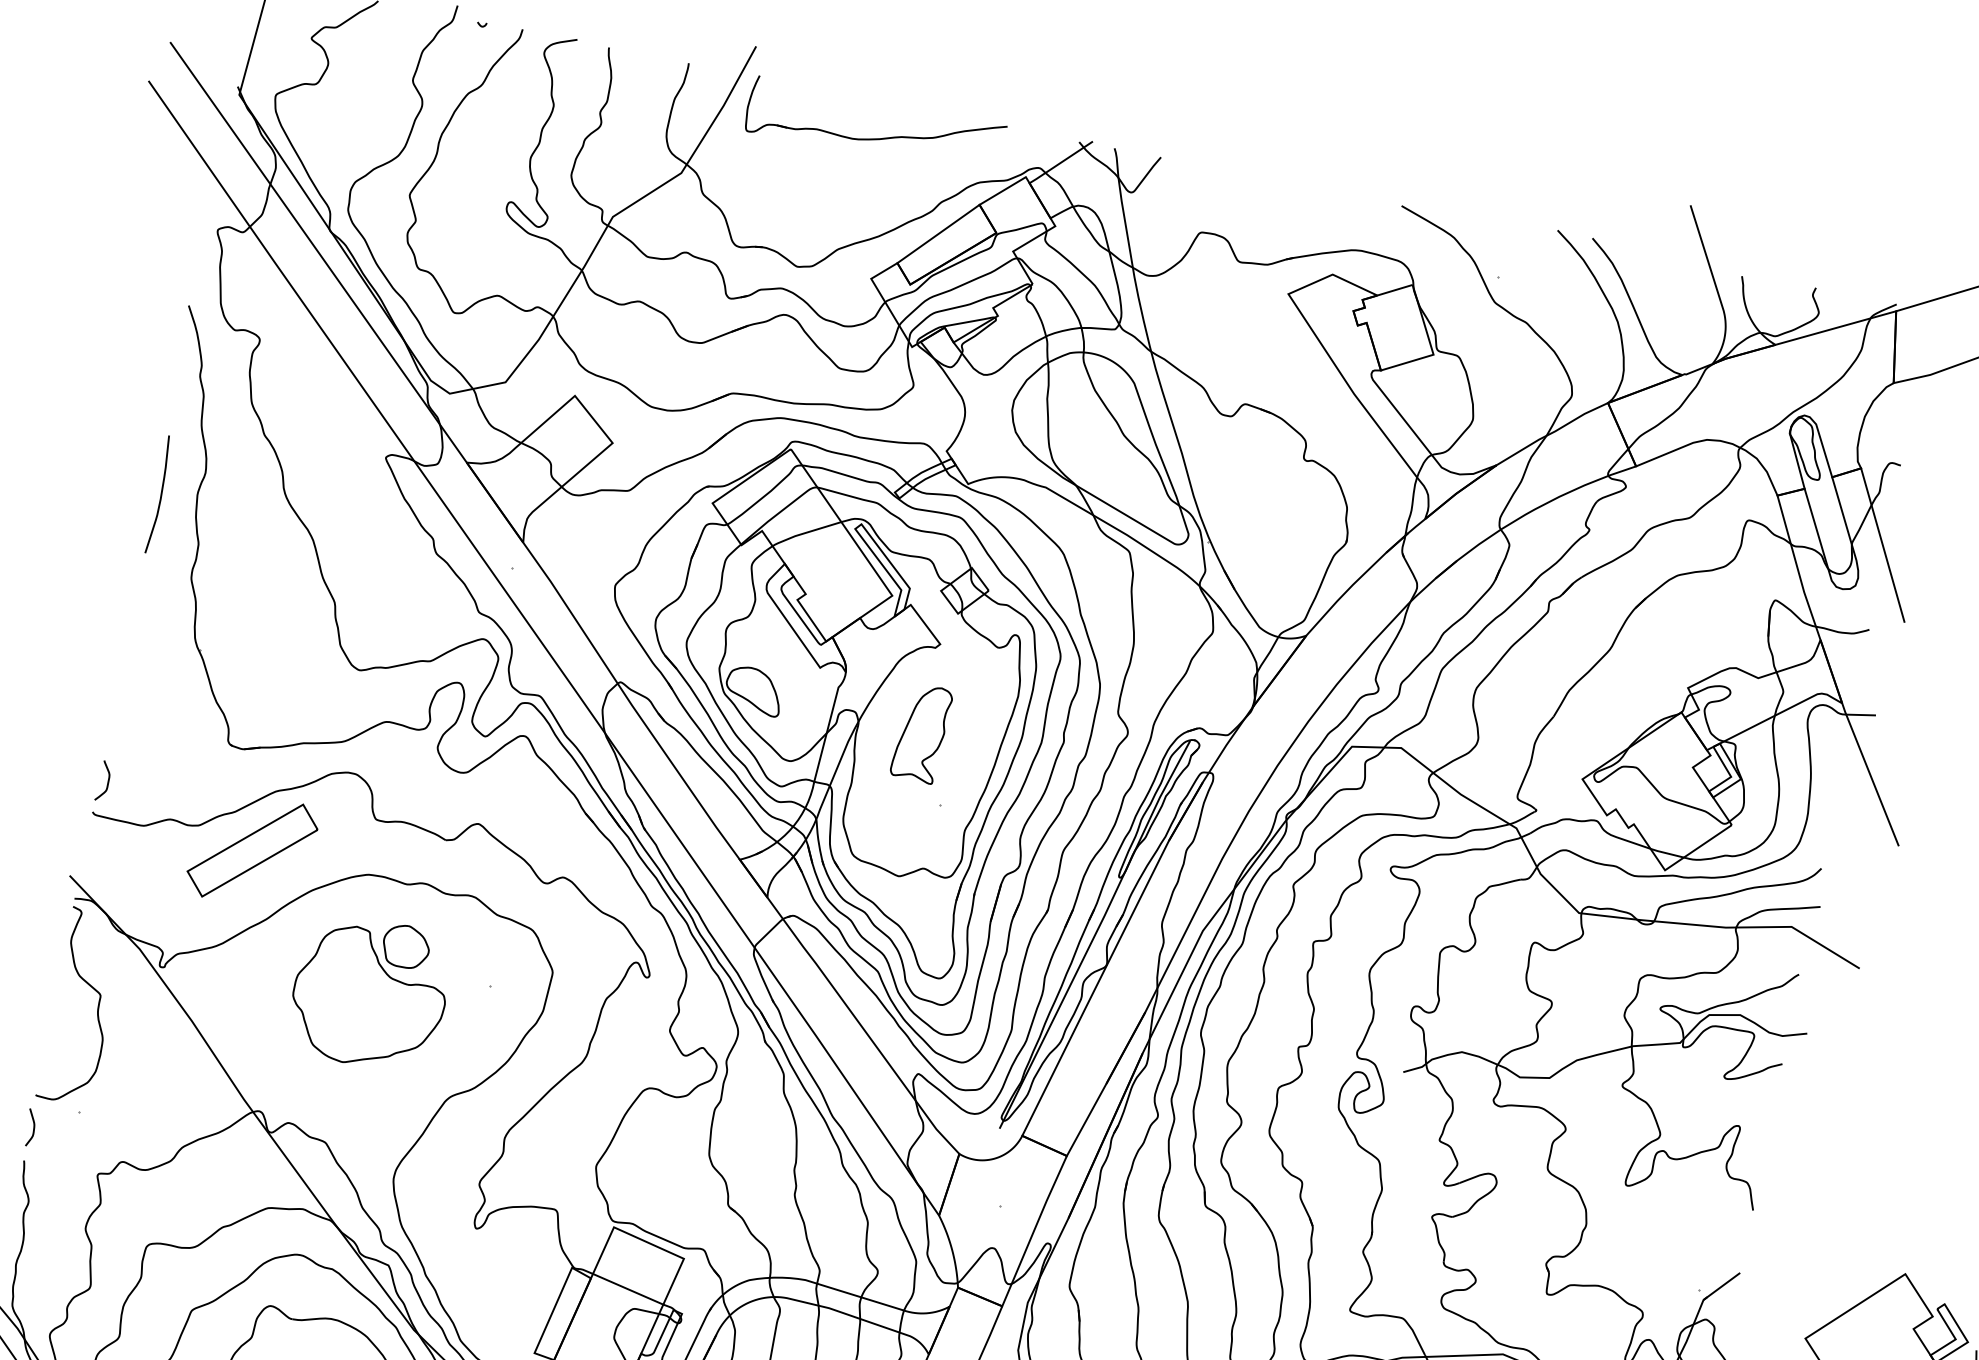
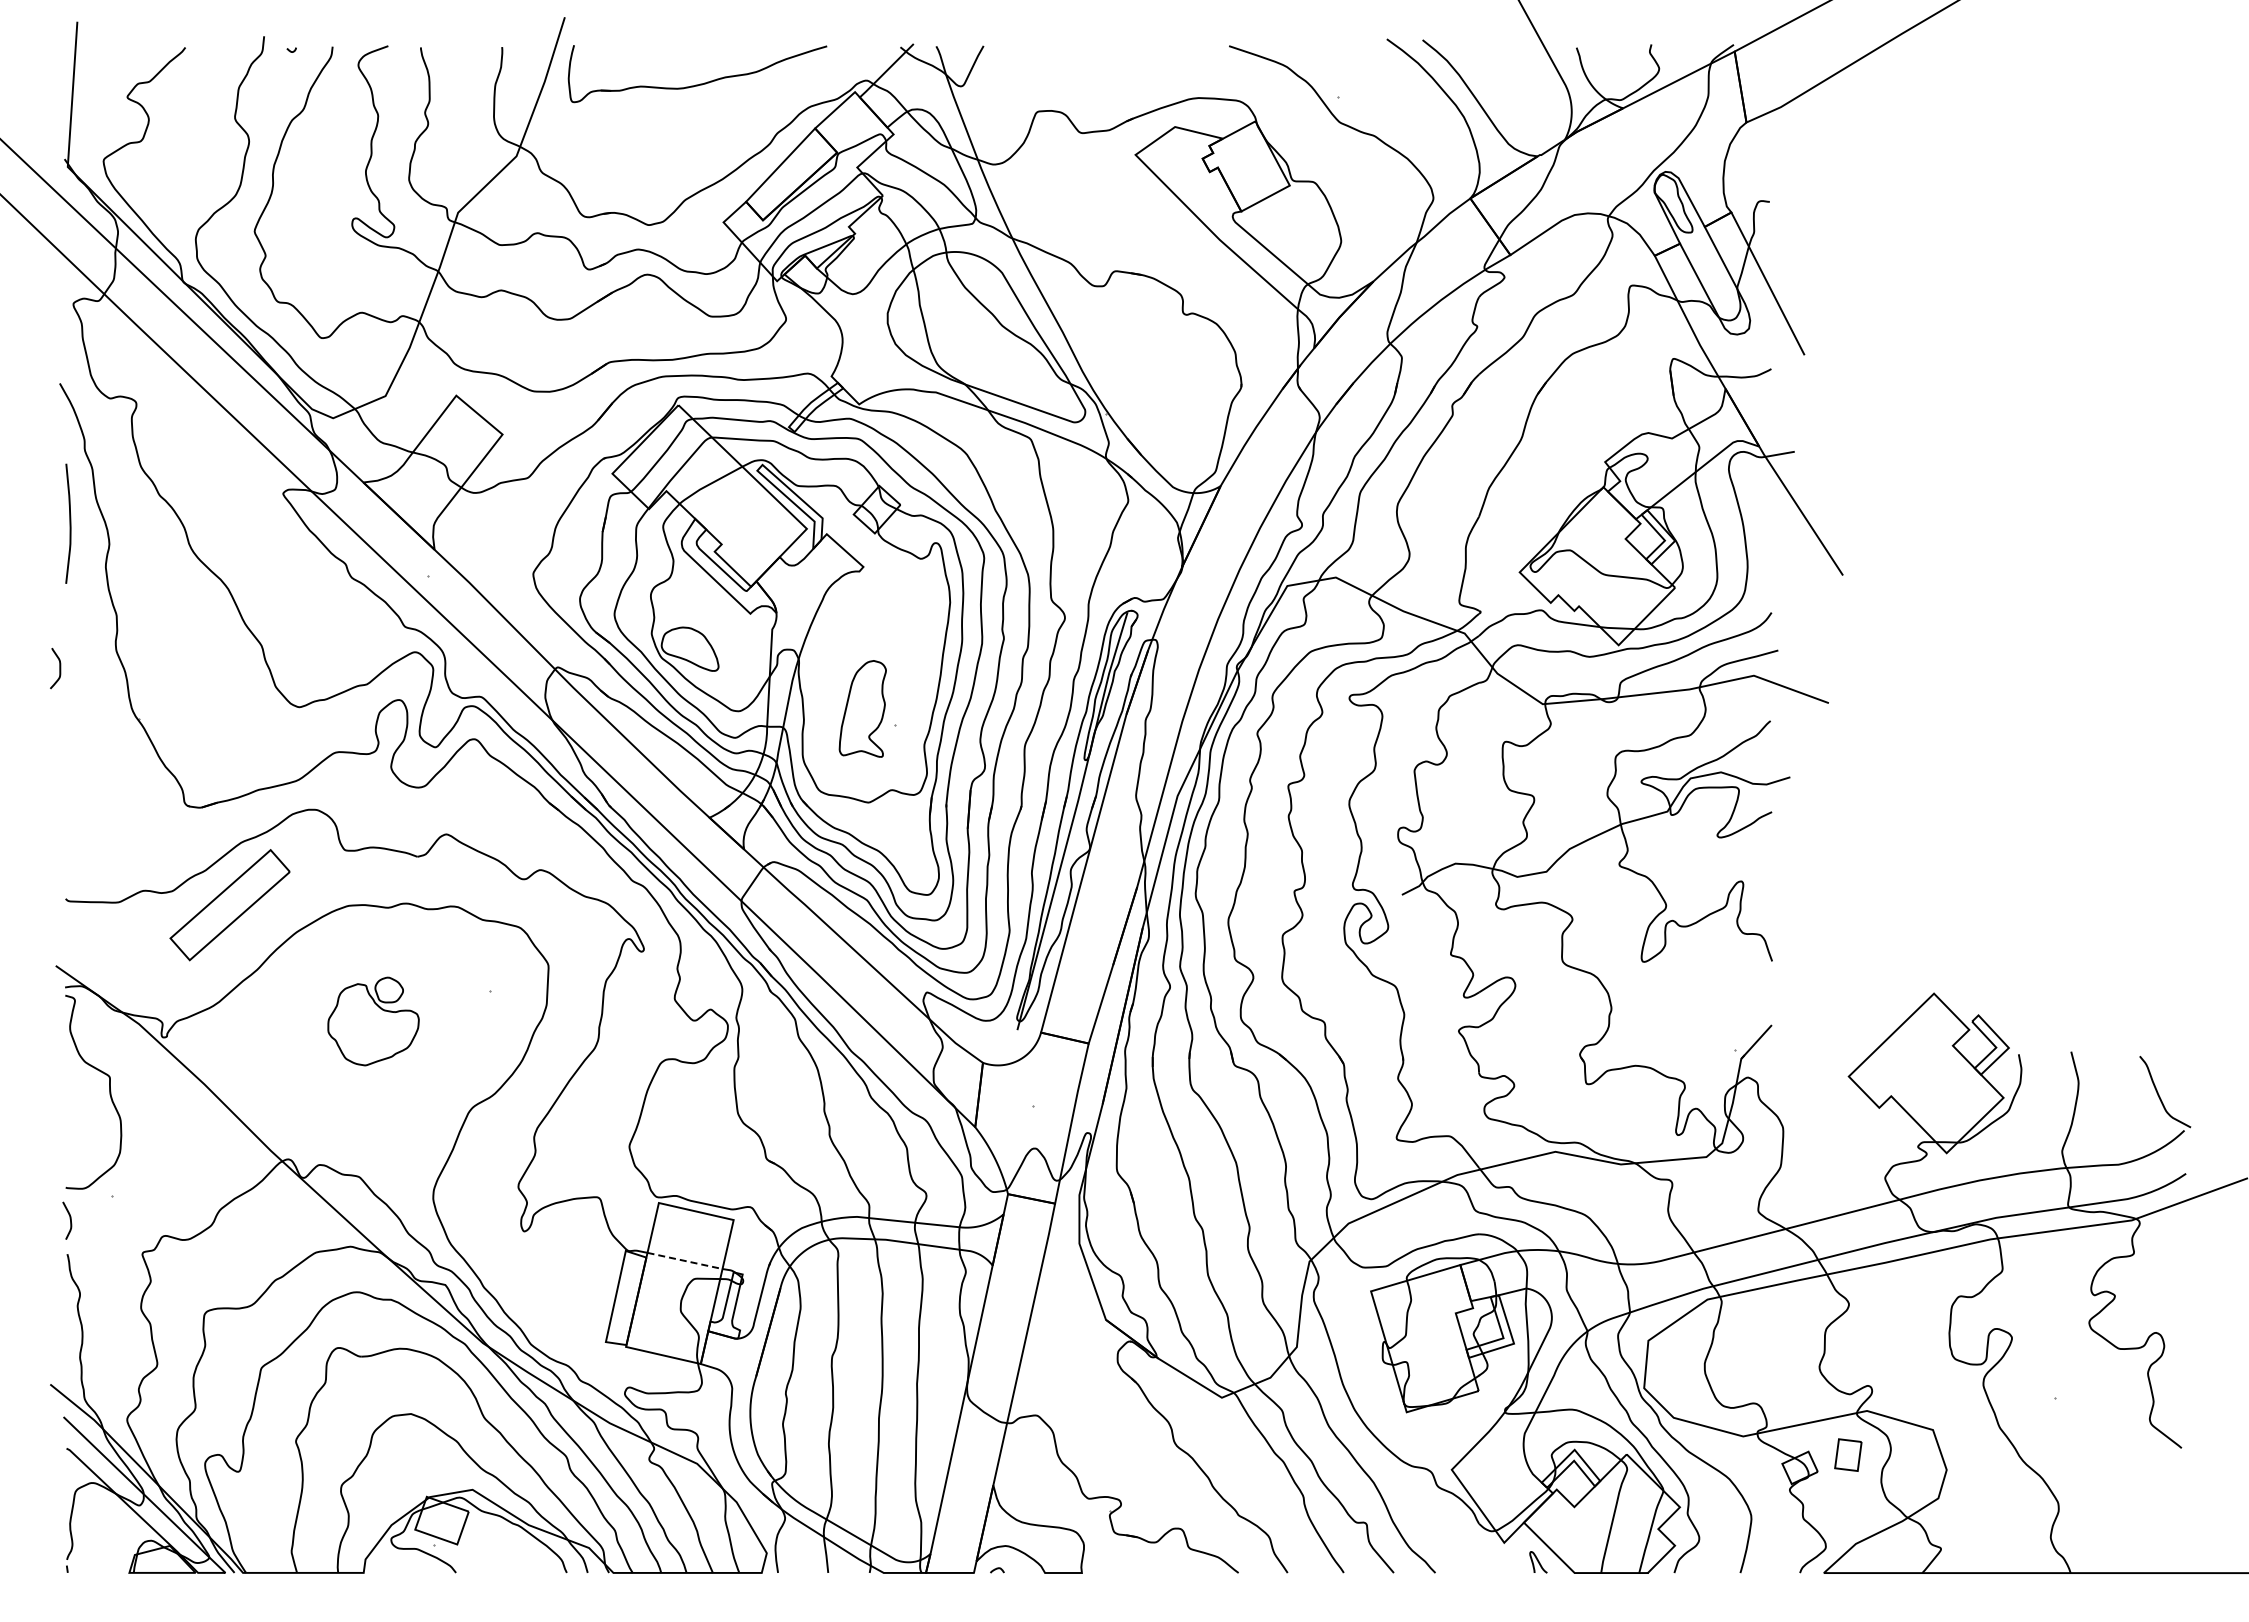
curve: (160, 494) -> (69, 523), moved
part: (921, 732) -> (862, 708), moved
curve: (107, 781) -> (59, 668), moved
part: (370, 992) -> (373, 1021), size x0.6
line: (628, 1289) -> (685, 1261), solid -> dashed

